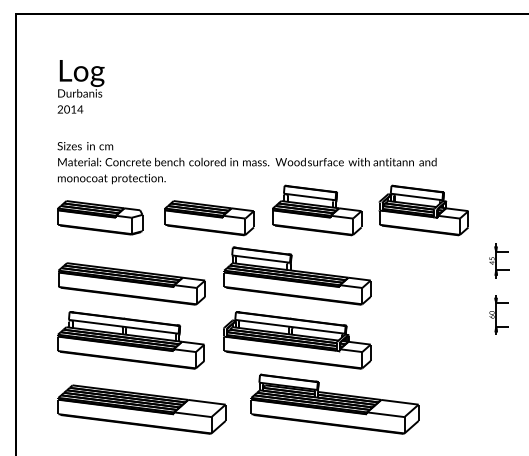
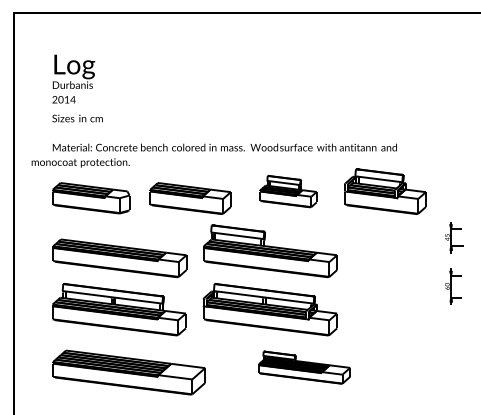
text: (85, 146) -> (77, 118), moved
text: (111, 179) -> (80, 163), moved
part: (317, 210) -> (288, 191), size x0.7
part: (334, 403) -> (304, 367), size x0.6

